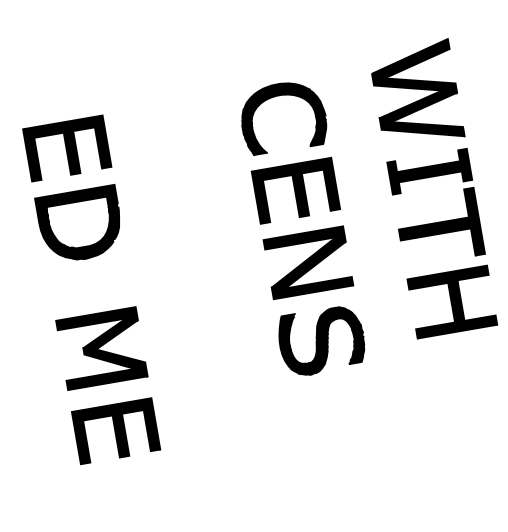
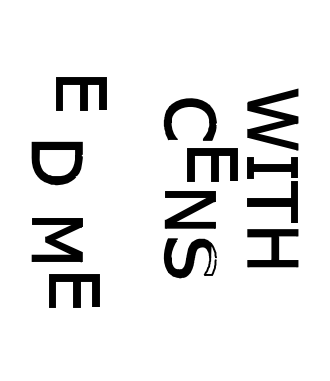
part: (67, 147) -> (81, 93), moved
part: (295, 189) -> (212, 164), moved
fill: (352, 336) -> (209, 258), removed
part: (116, 430) -> (74, 290), moved

